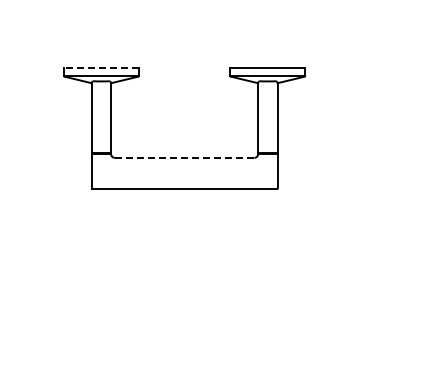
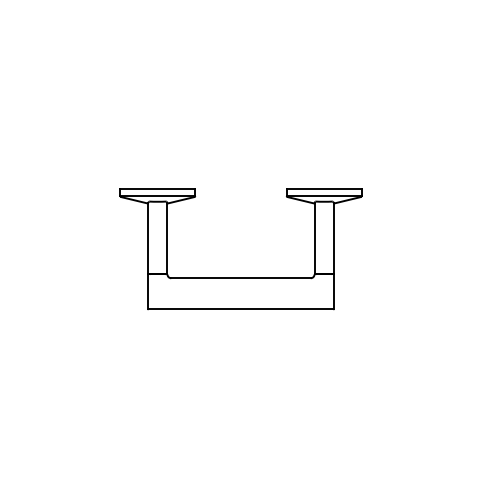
line: (101, 68) -> (157, 188), dashed -> solid
line: (185, 158) -> (241, 278), dashed -> solid

